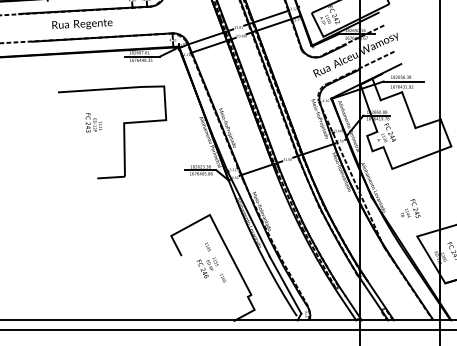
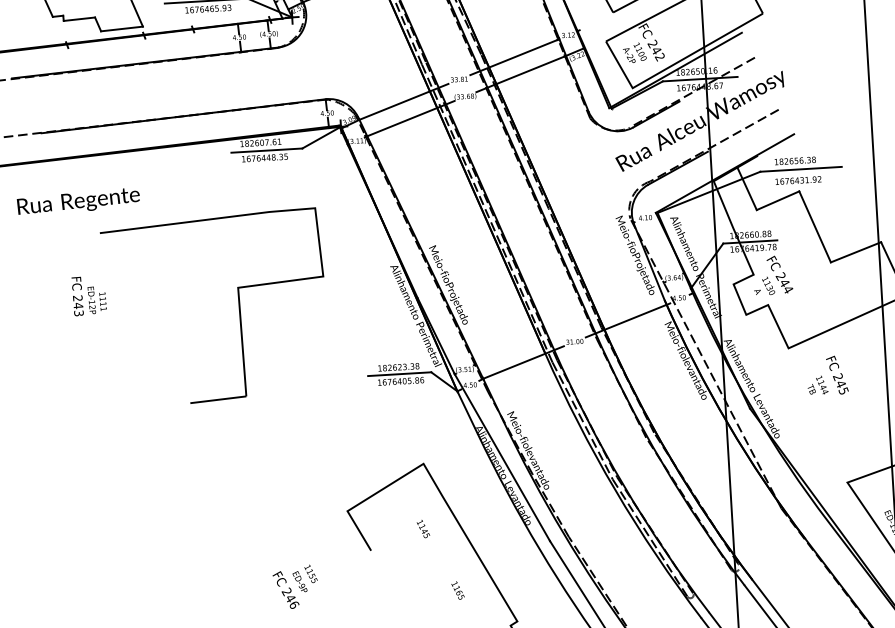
text: (82, 24) -> (78, 201), moved
text: (93, 122) -> (88, 295), moved
text: (410, 208) -> (827, 375), moved
text: (207, 267) -> (295, 586), moved

